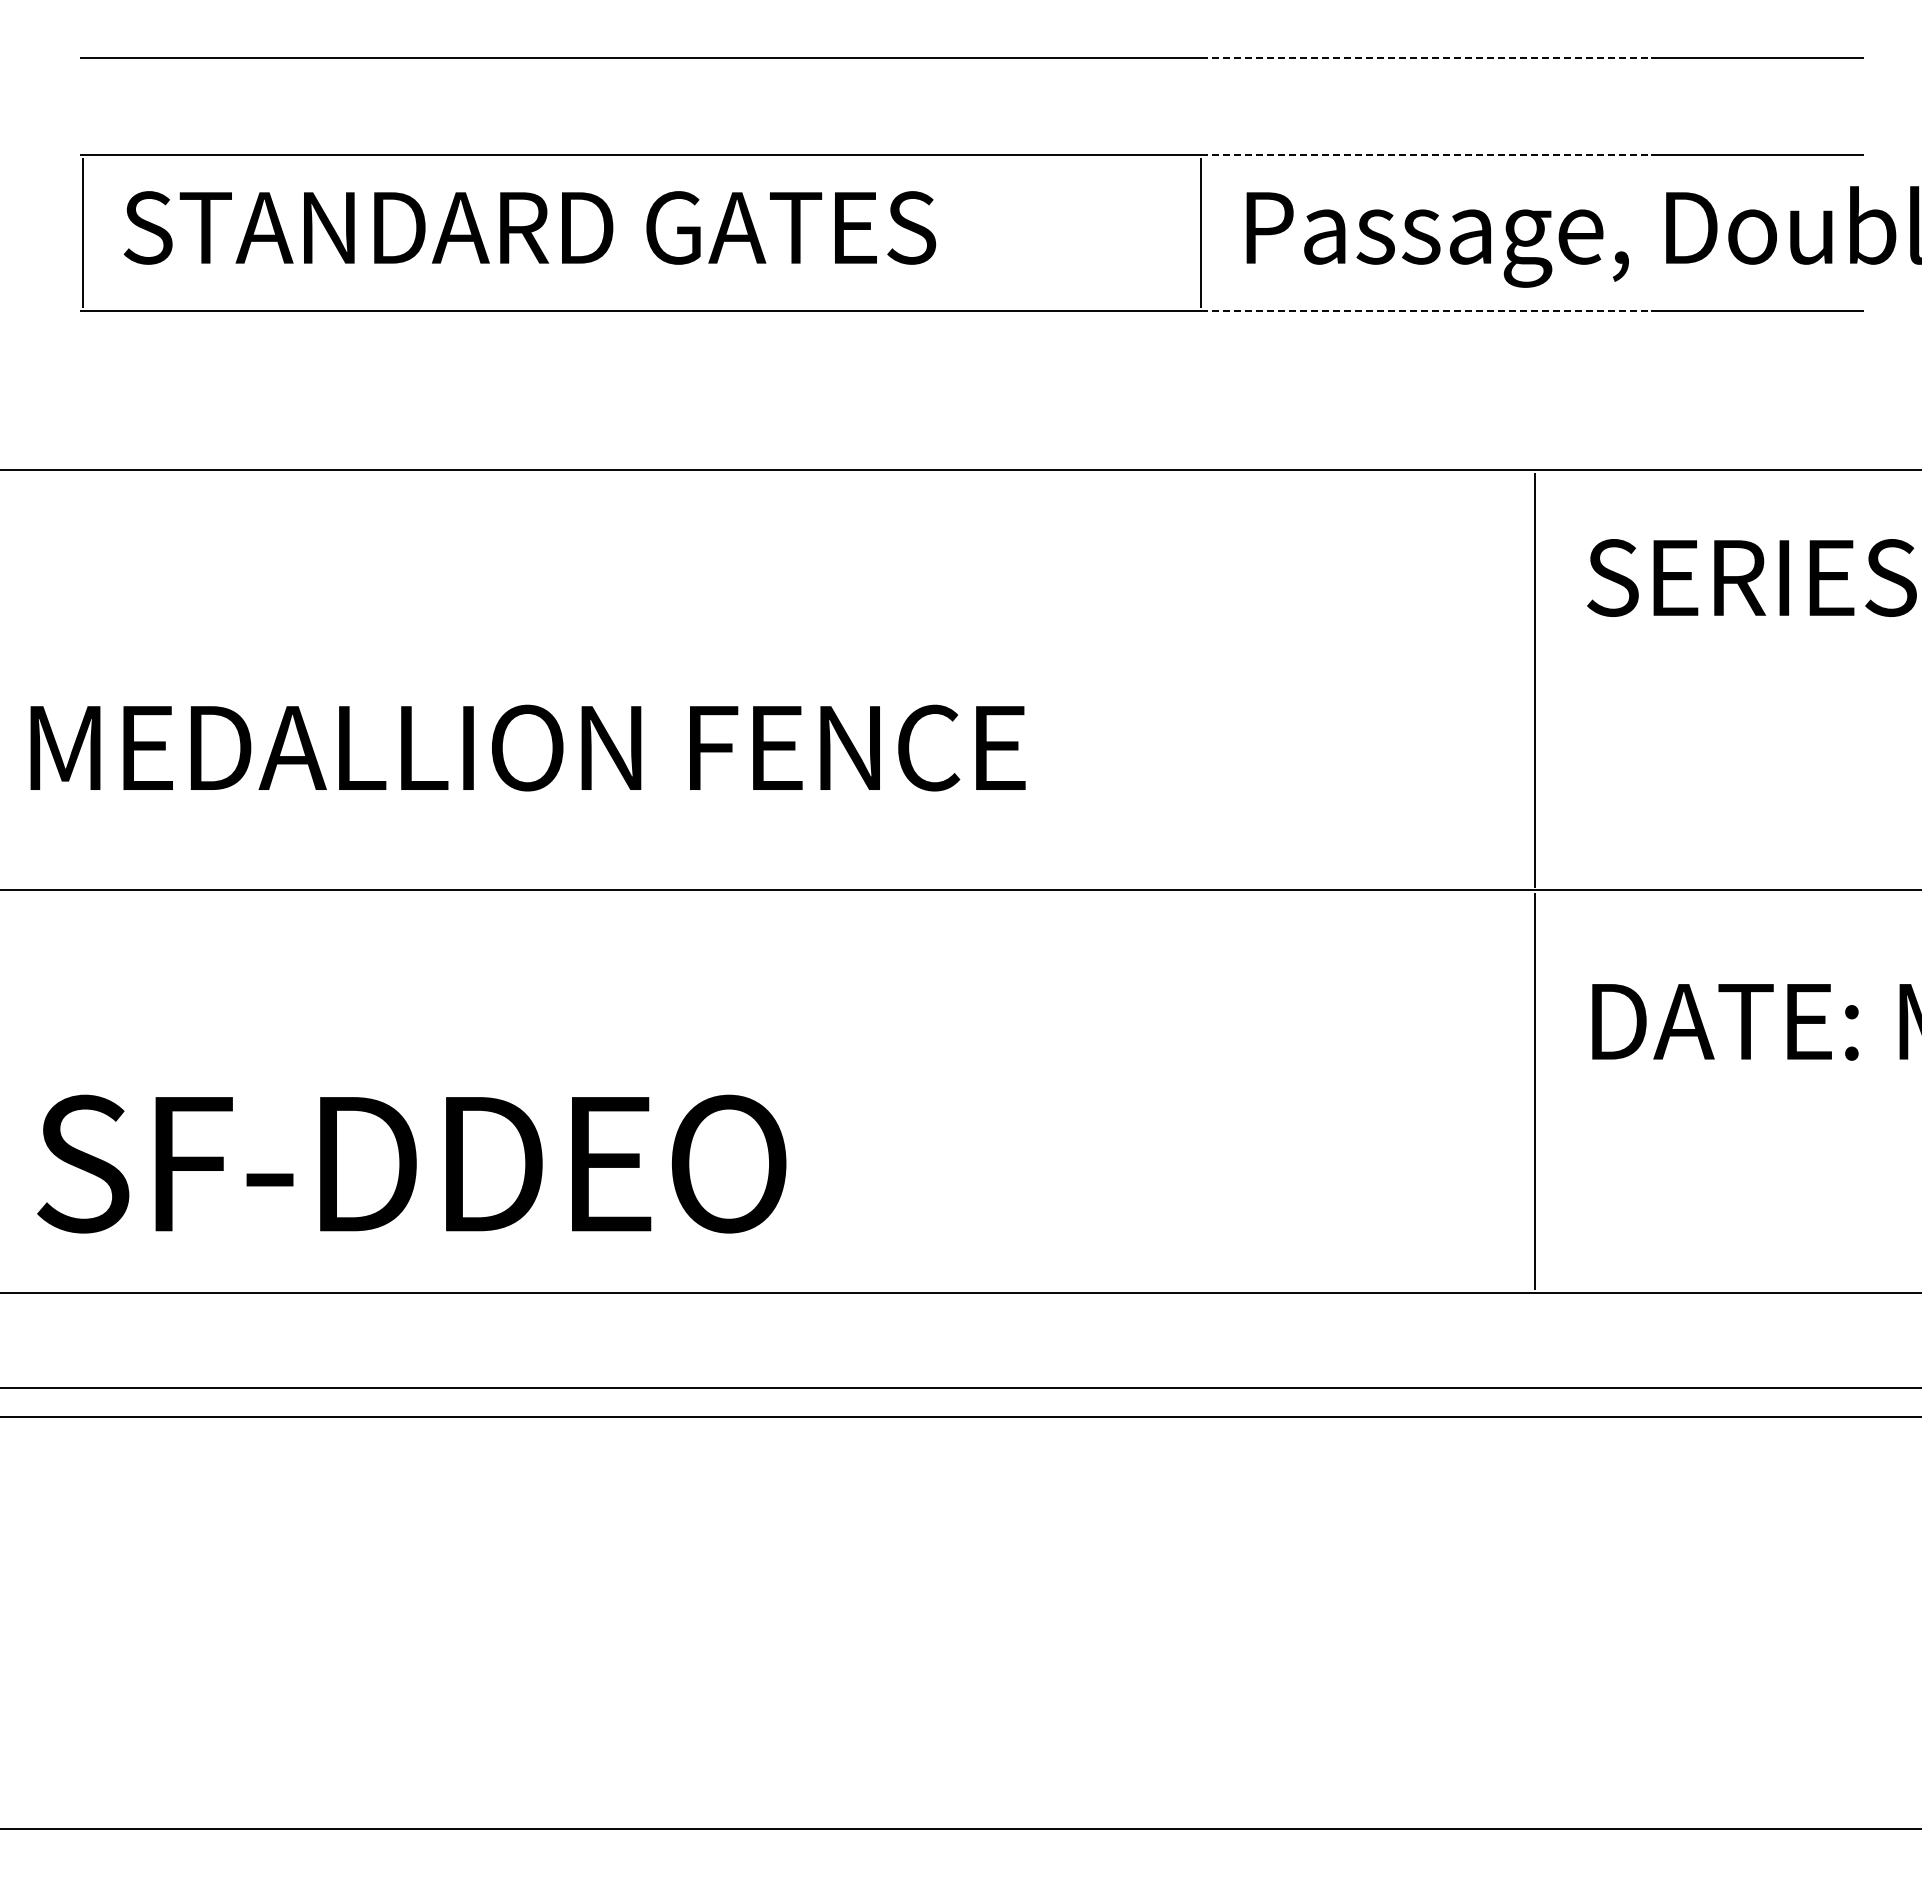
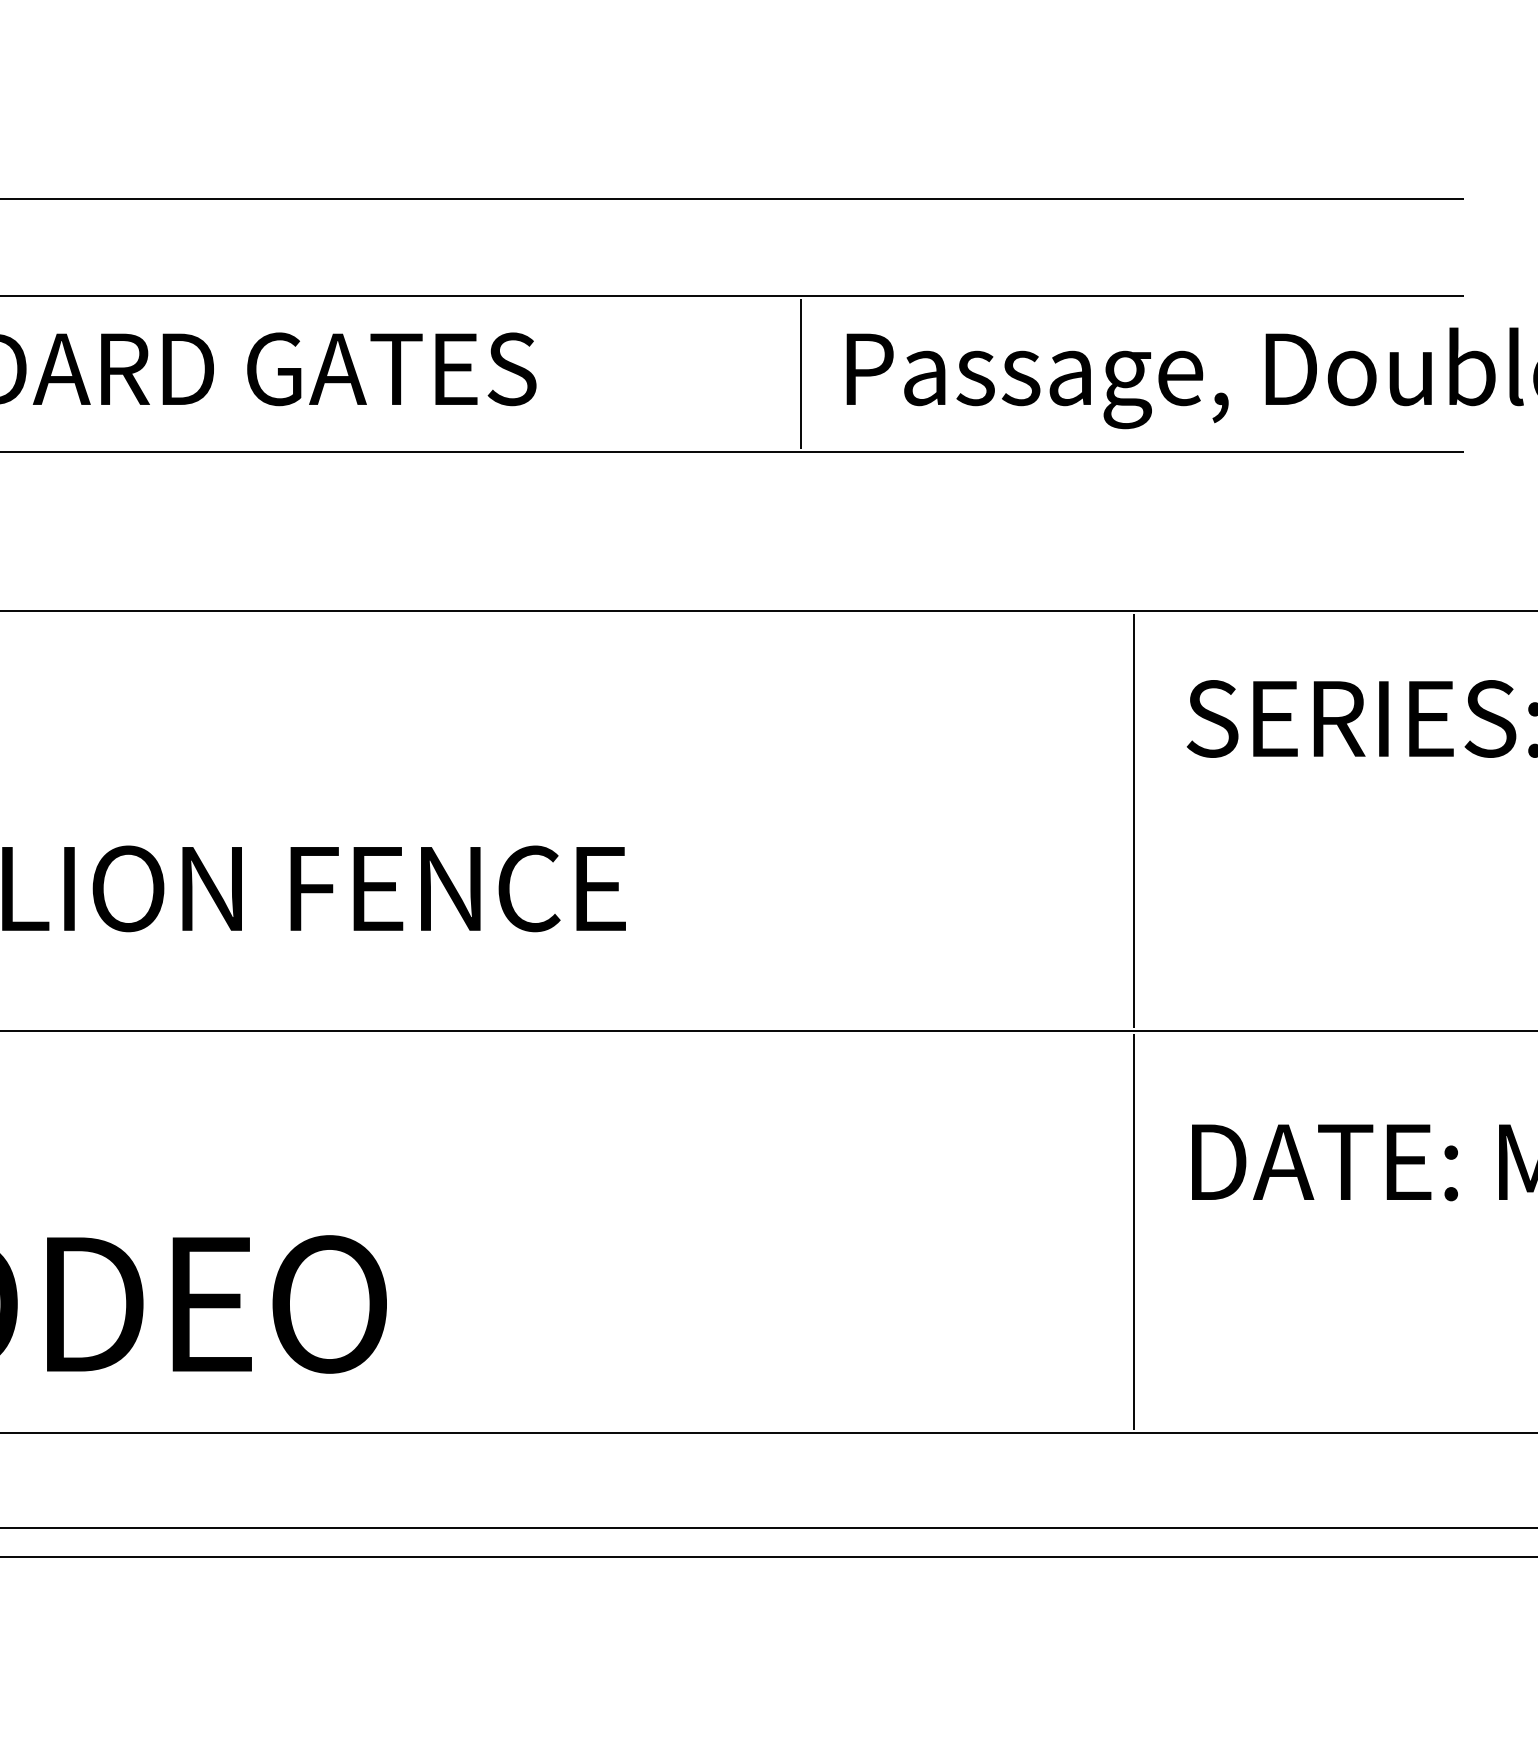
line: (1426, 57) -> (1026, 199), dashed -> solid
line: (1426, 154) -> (1026, 295), dashed -> solid
line: (1426, 310) -> (1026, 451), dashed -> solid

